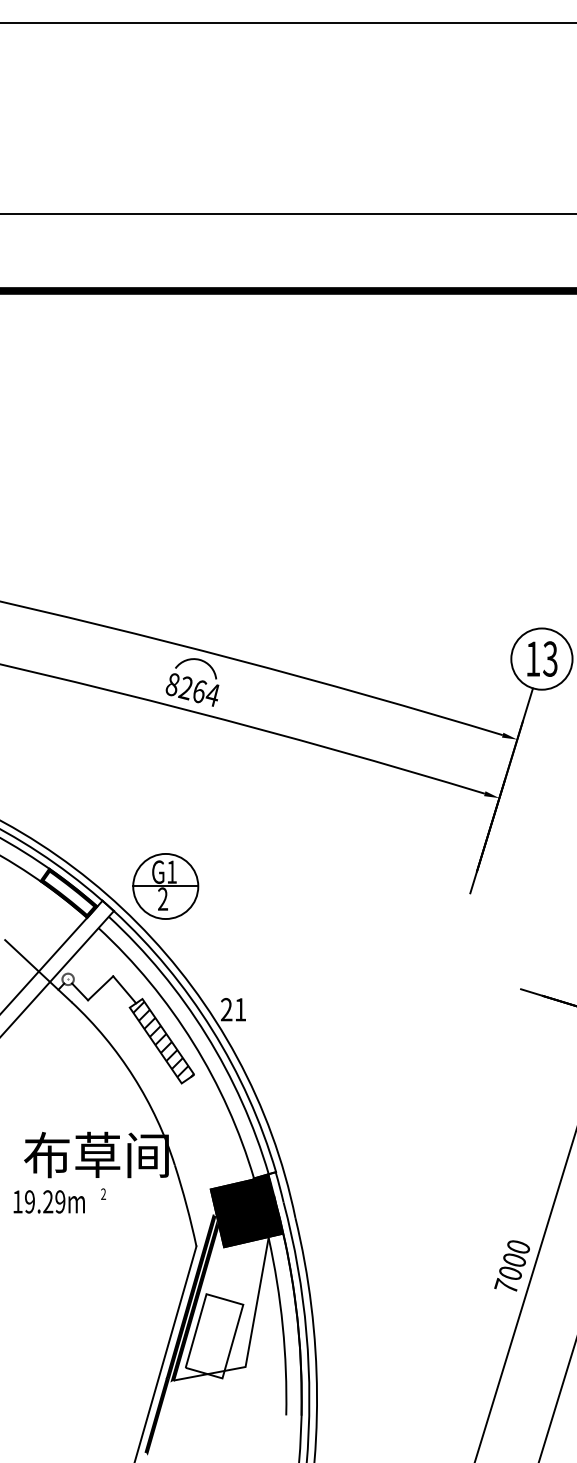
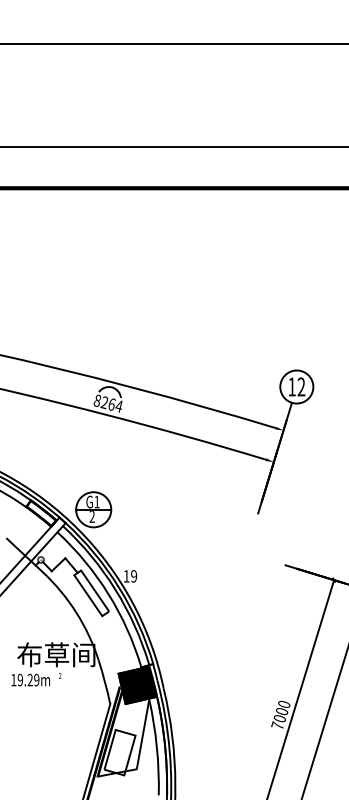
text: (550, 659) -> (301, 387), 13 -> 12
text: (233, 1010) -> (130, 576), 21 -> 19
hatch: (163, 1039) -> (92, 592), removed

